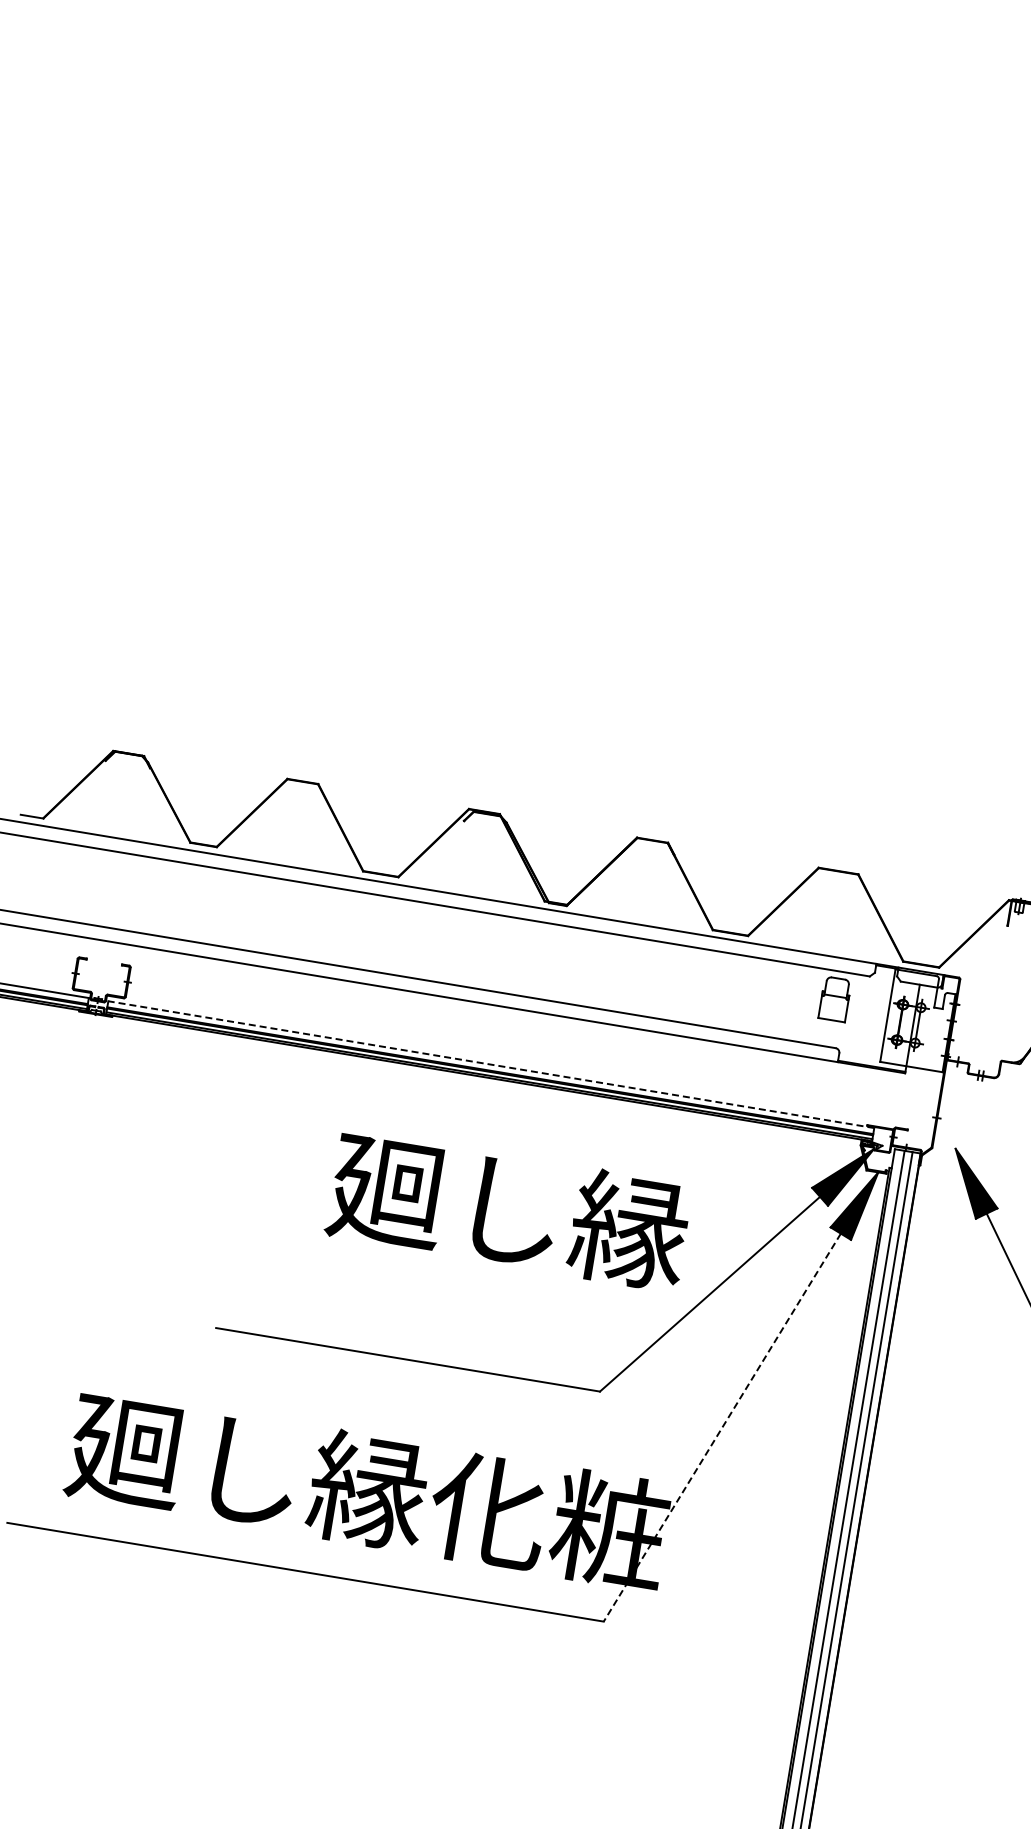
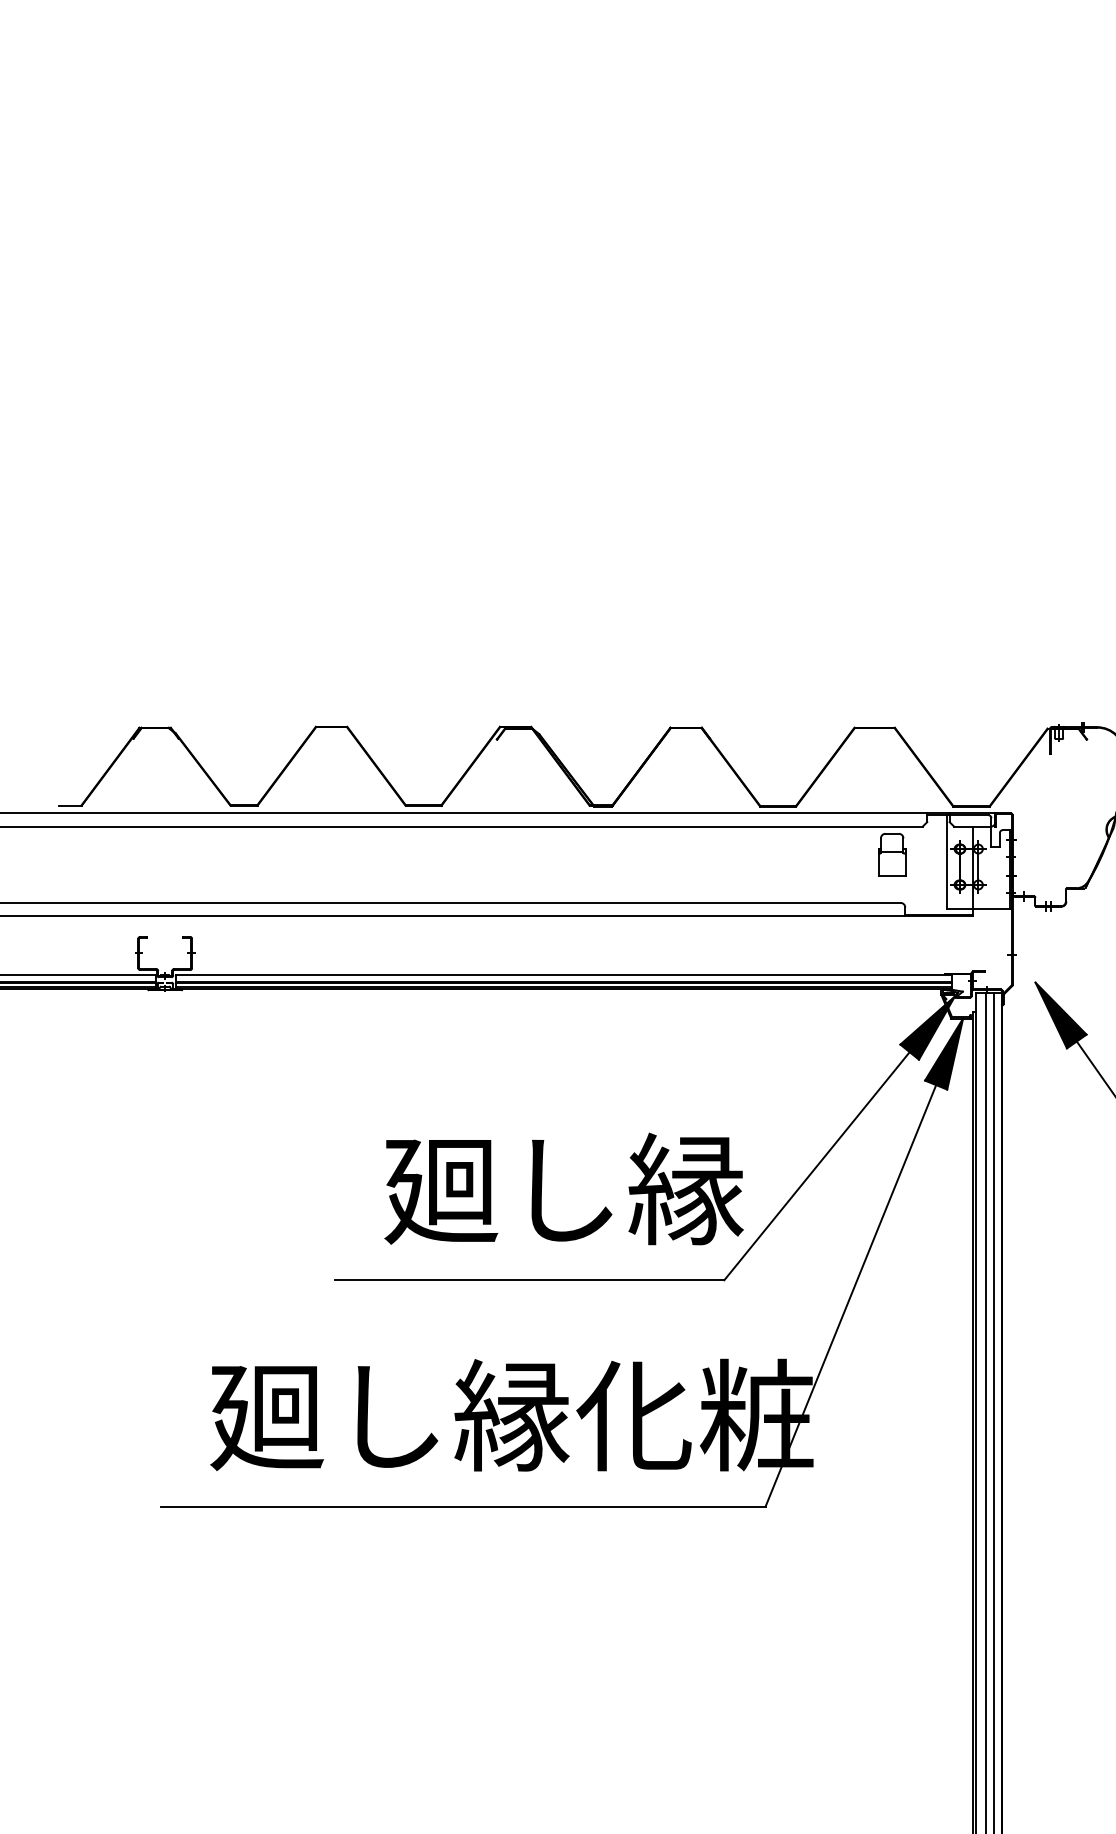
line: (491, 1064) -> (563, 975), dashed -> solid
text: (508, 1209) -> (563, 1188), moved
line: (721, 1428) -> (850, 1296), dashed -> solid

